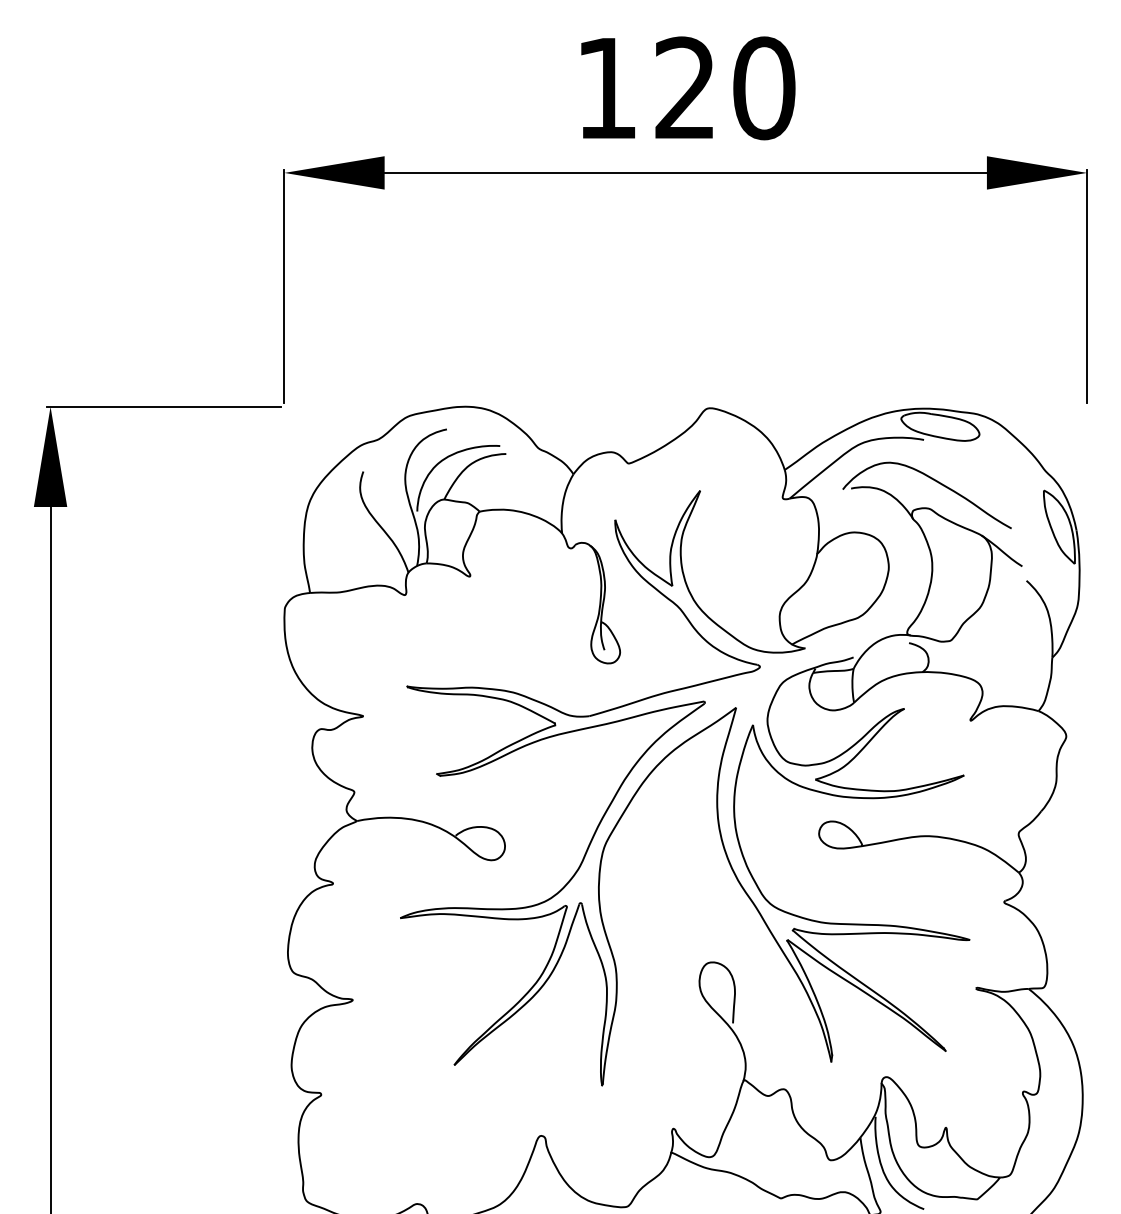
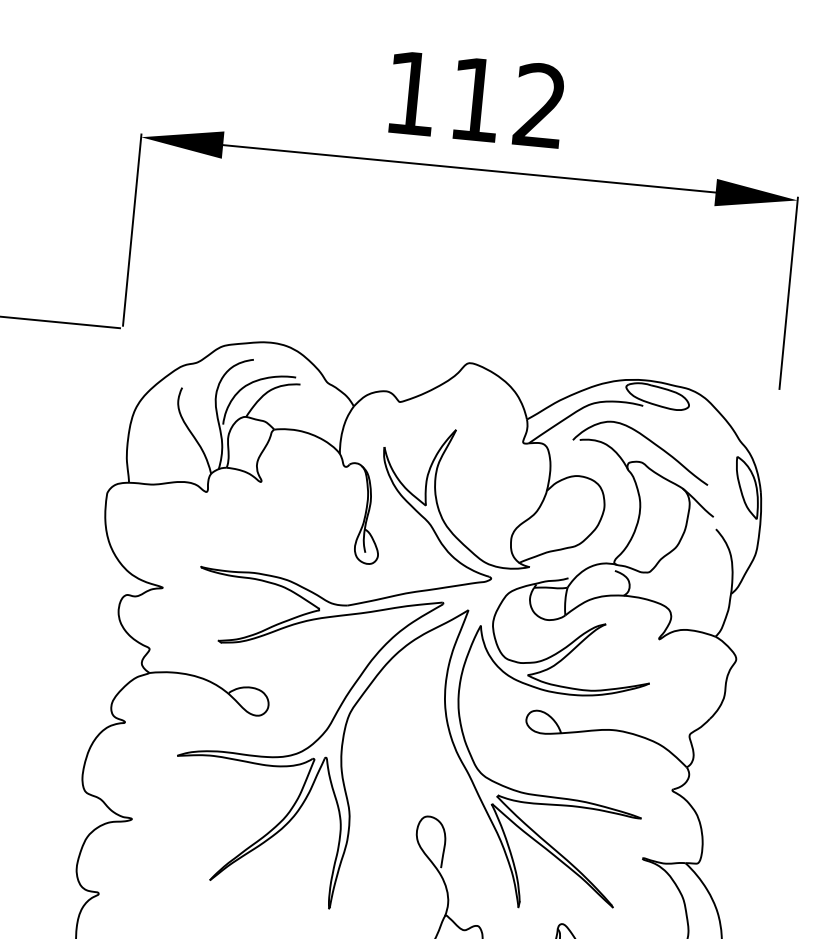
text: (725, 88) -> (508, 102), 120 -> 112

